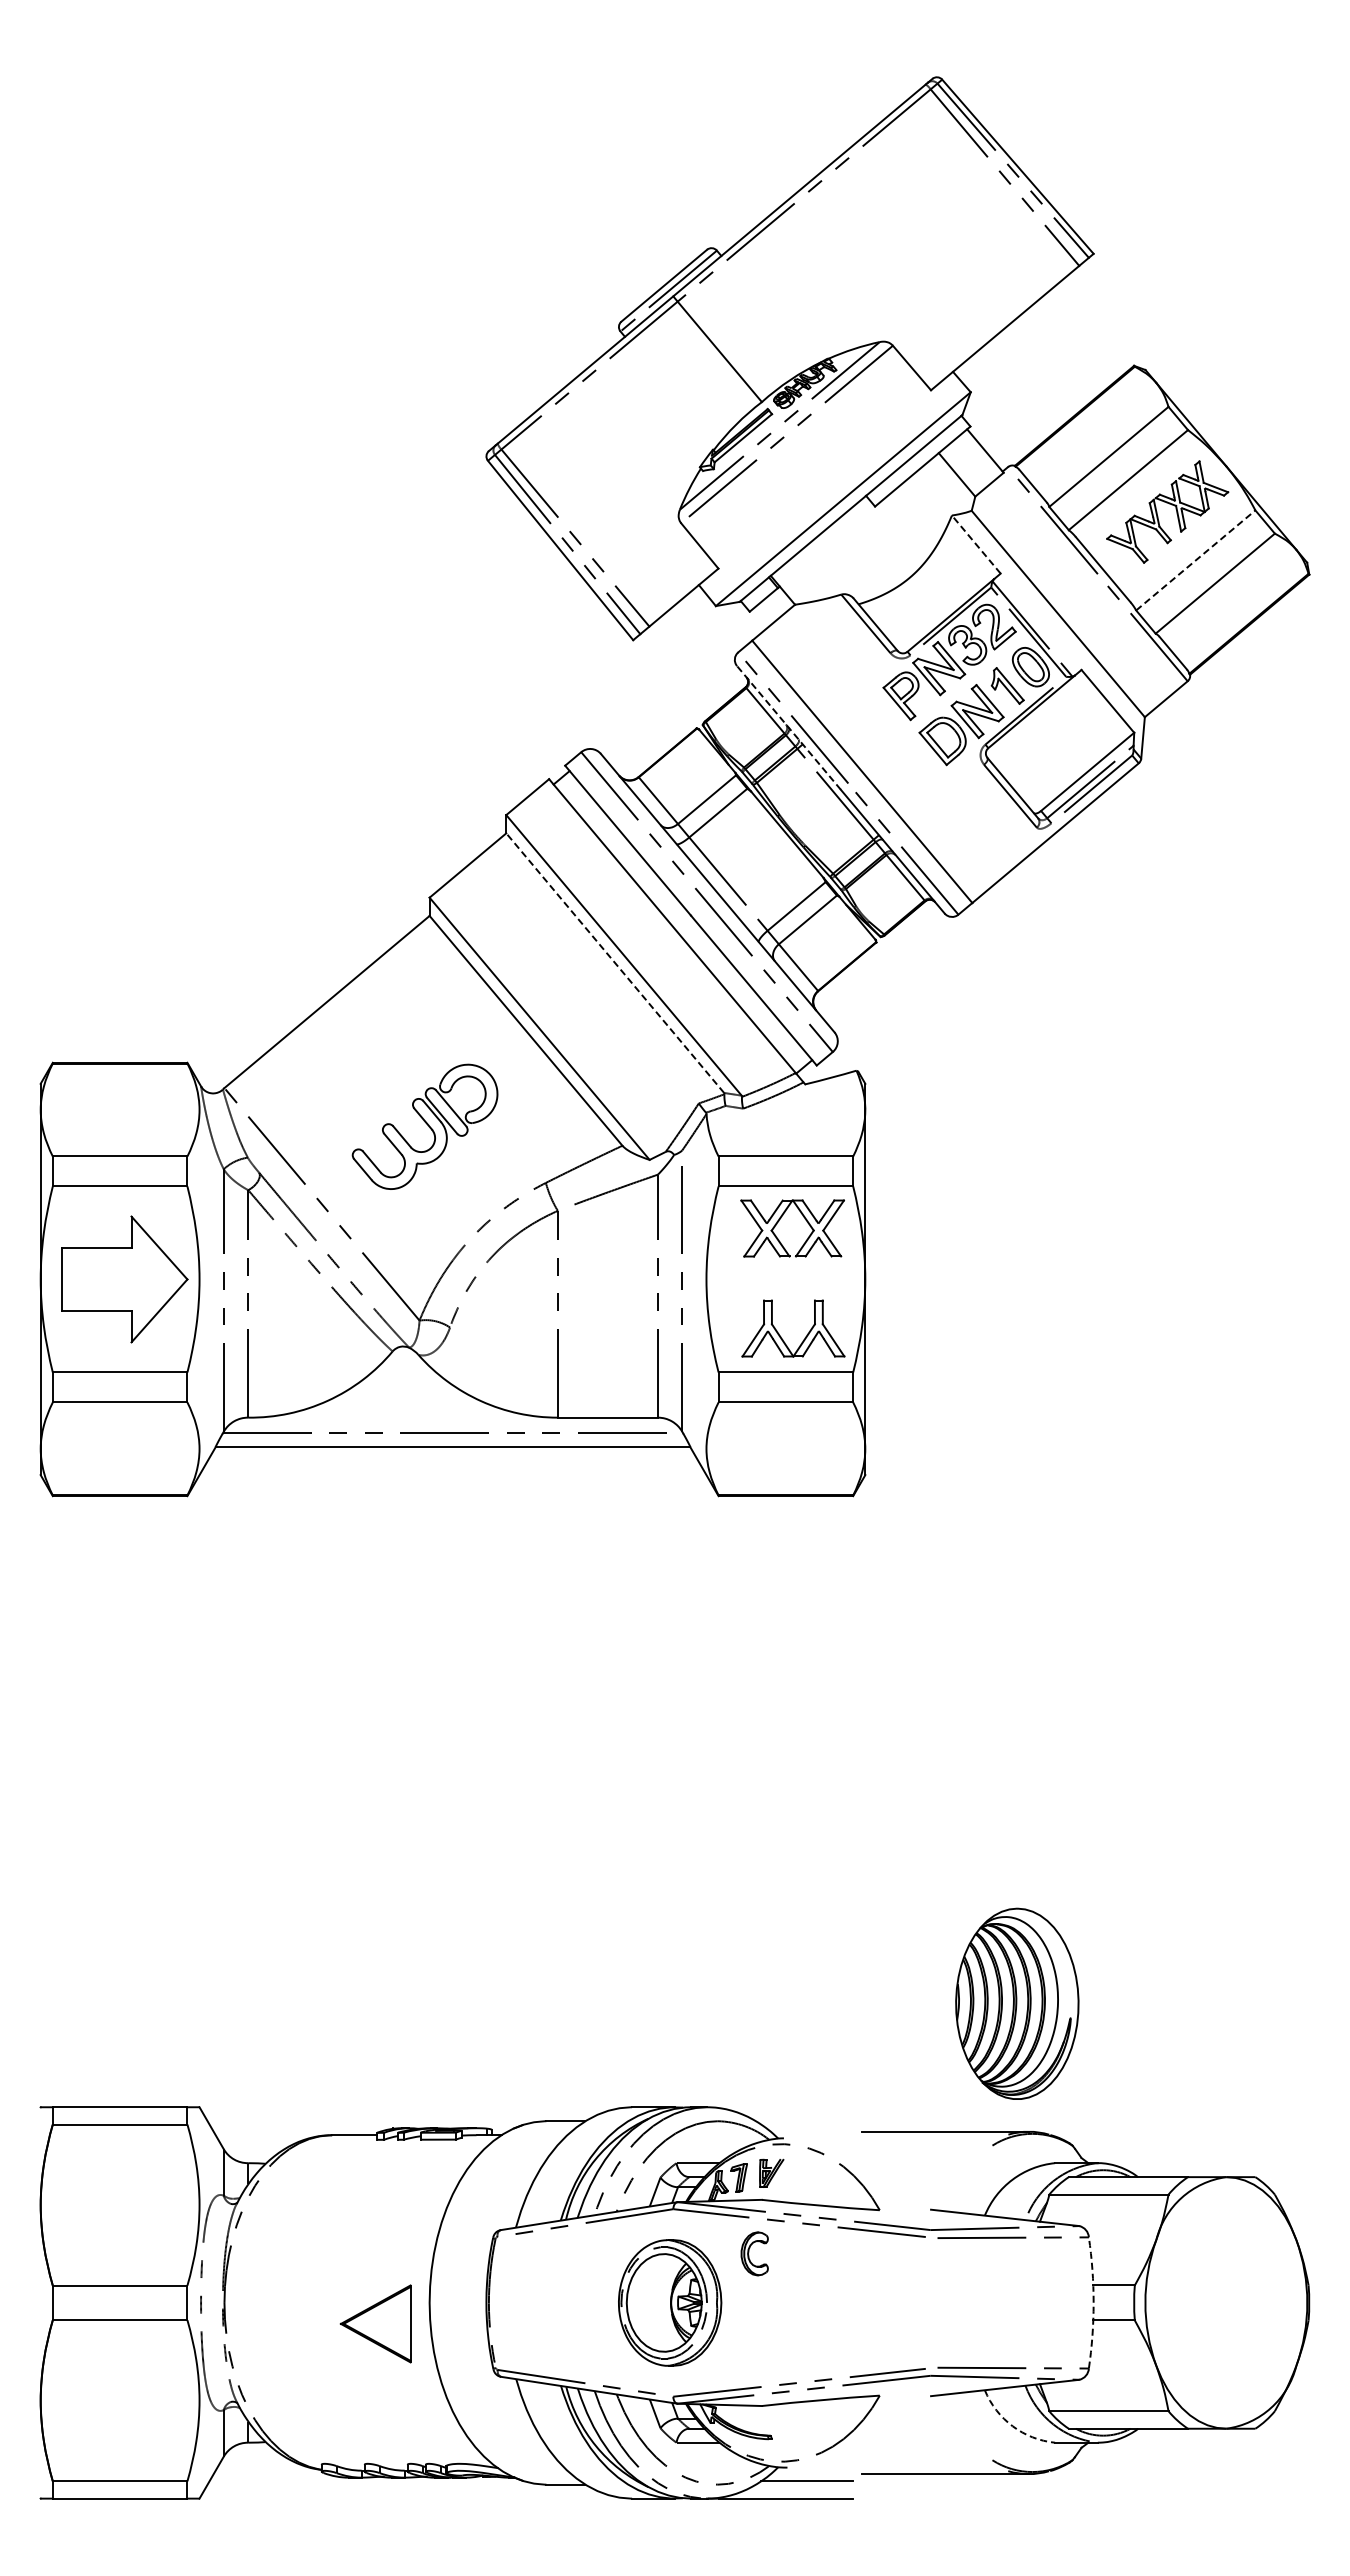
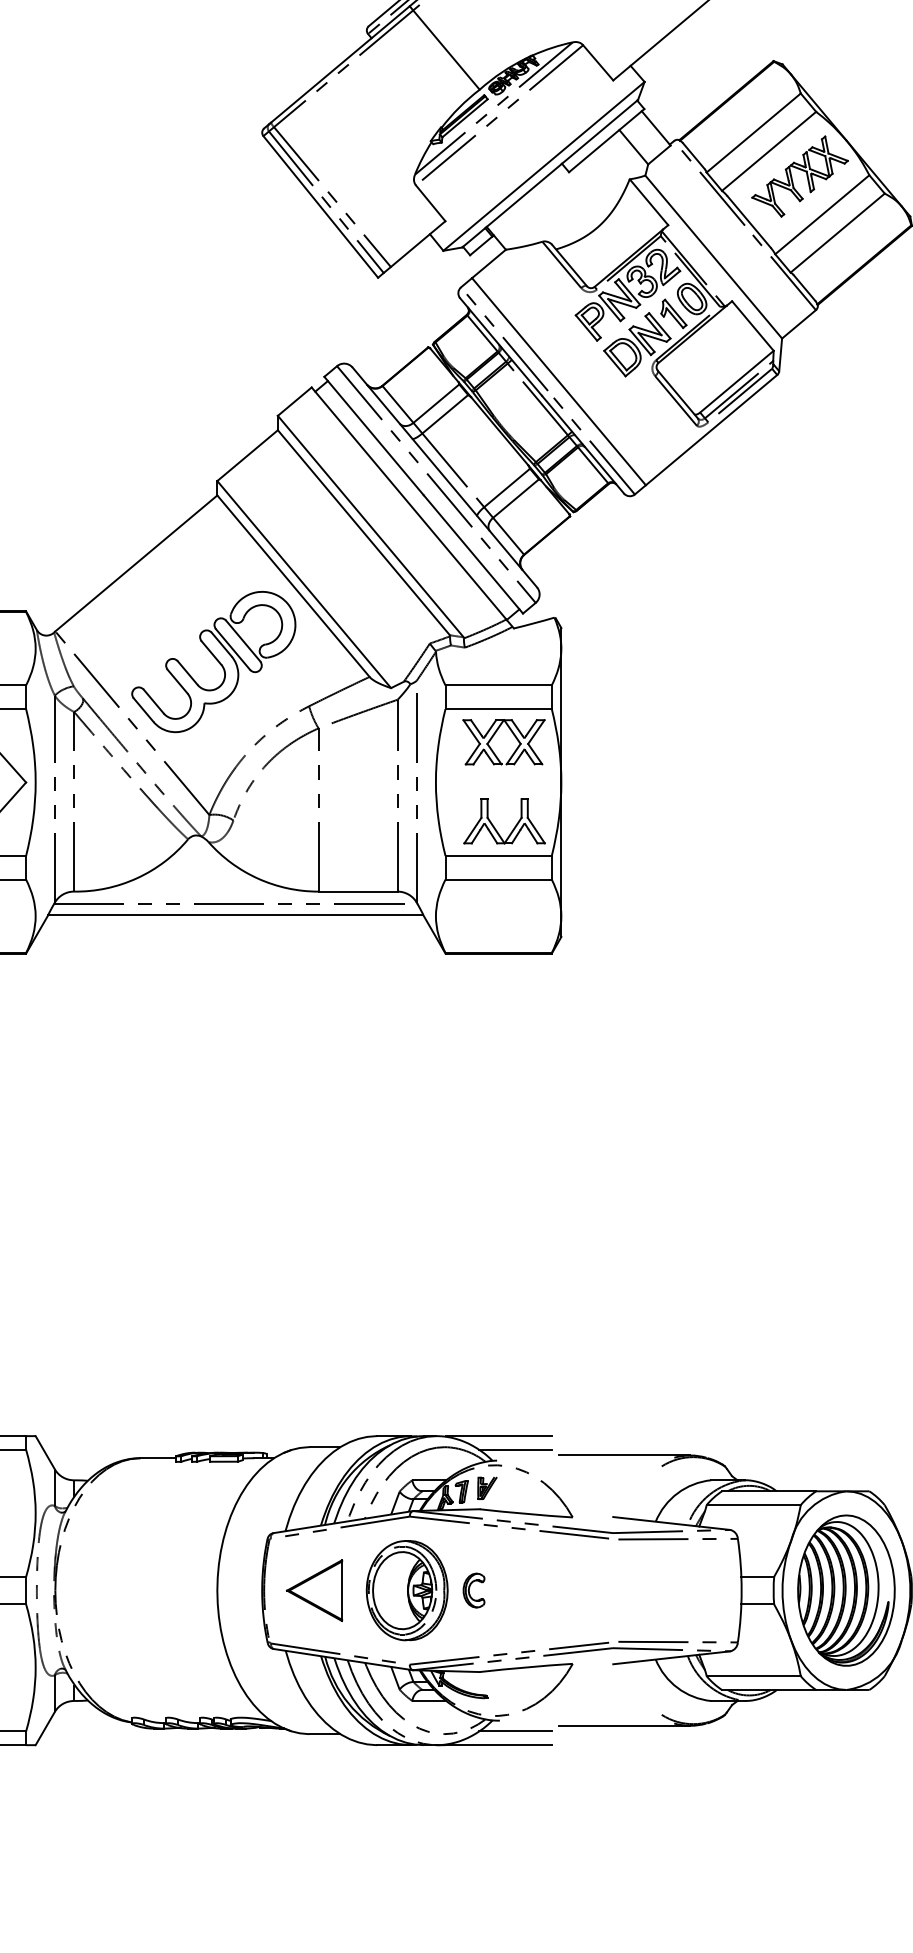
line: (976, 544) -> (649, 202), dashed -> solid
line: (1195, 560) -> (822, 214), dashed -> solid
line: (789, 727) -> (501, 346), dashed -> solid
line: (614, 962) -> (363, 532), dashed -> solid
part: (424, 1126) -> (213, 661), size x1.43
part: (1017, 2003) -> (846, 1590), moved
line: (785, 2107) -> (498, 1436), added
line: (807, 2124) -> (515, 1449), added
part: (754, 2253) -> (473, 1590), moved
arc: (1093, 2302) -> (741, 1590), dashed -> solid
part: (375, 2323) -> (314, 1590), moved
arc: (1012, 2426) -> (677, 1688), dashed -> solid

